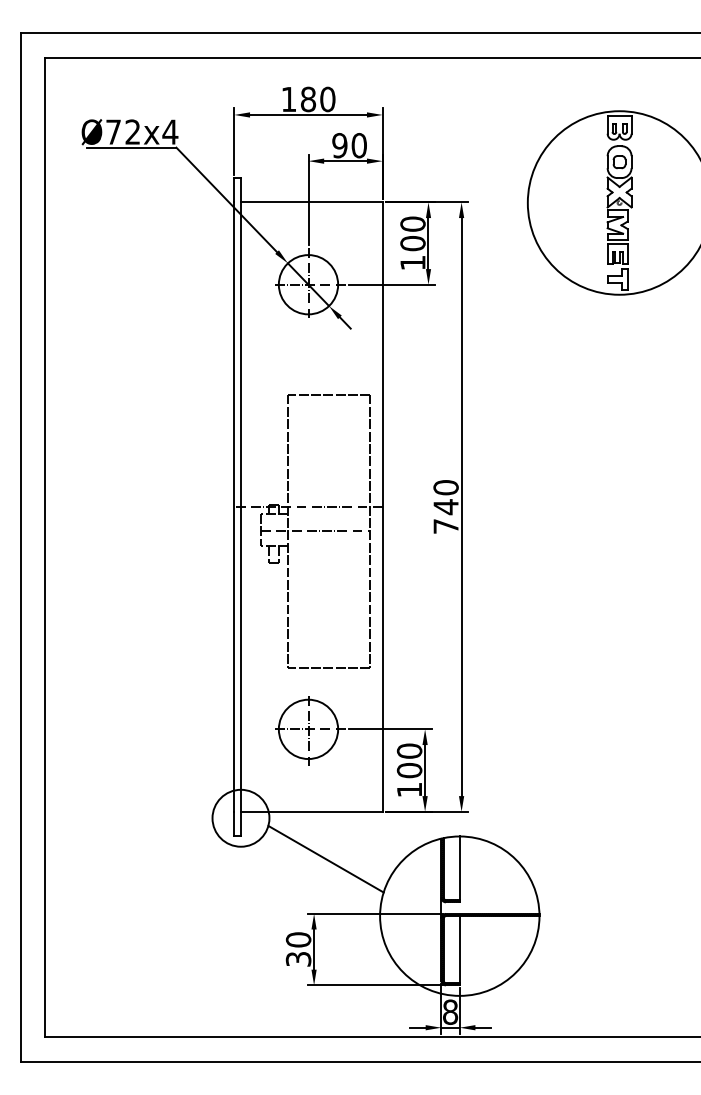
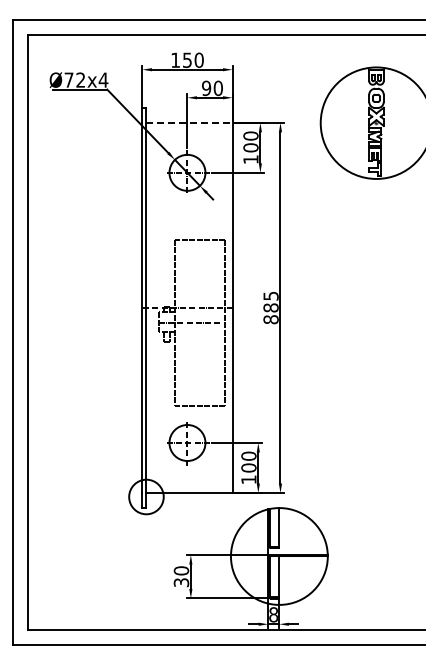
text: (306, 98) -> (186, 59), 180 -> 150
line: (311, 201) -> (189, 122), solid -> dashed
text: (445, 506) -> (270, 307), 740 -> 885
line: (326, 858) -> (198, 521), removed

